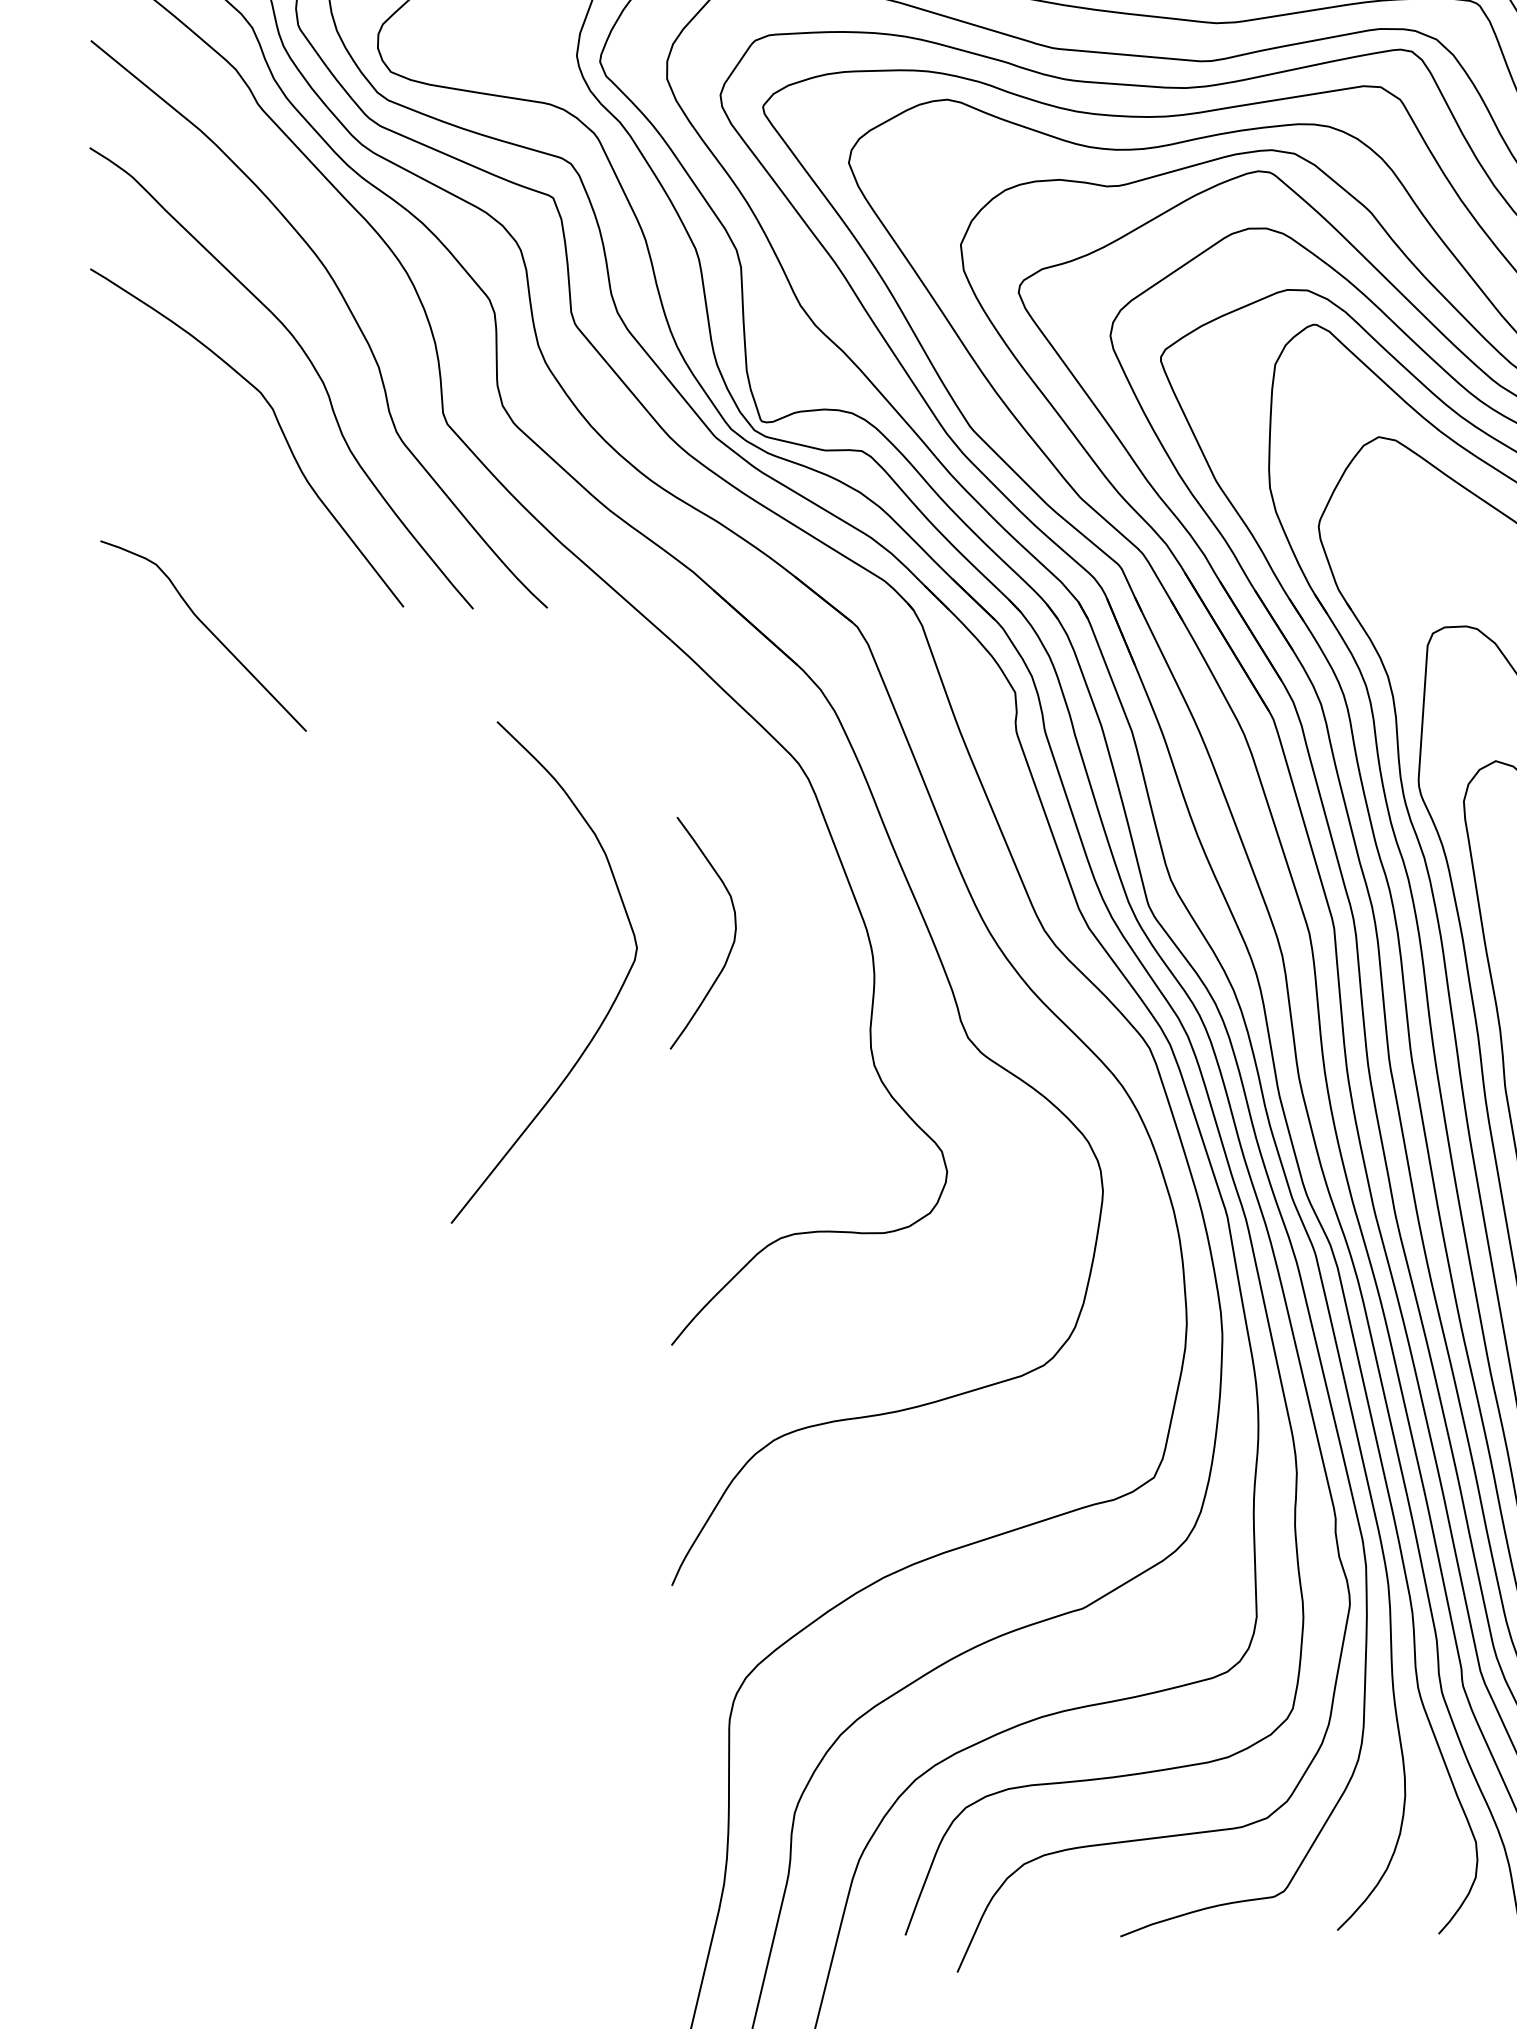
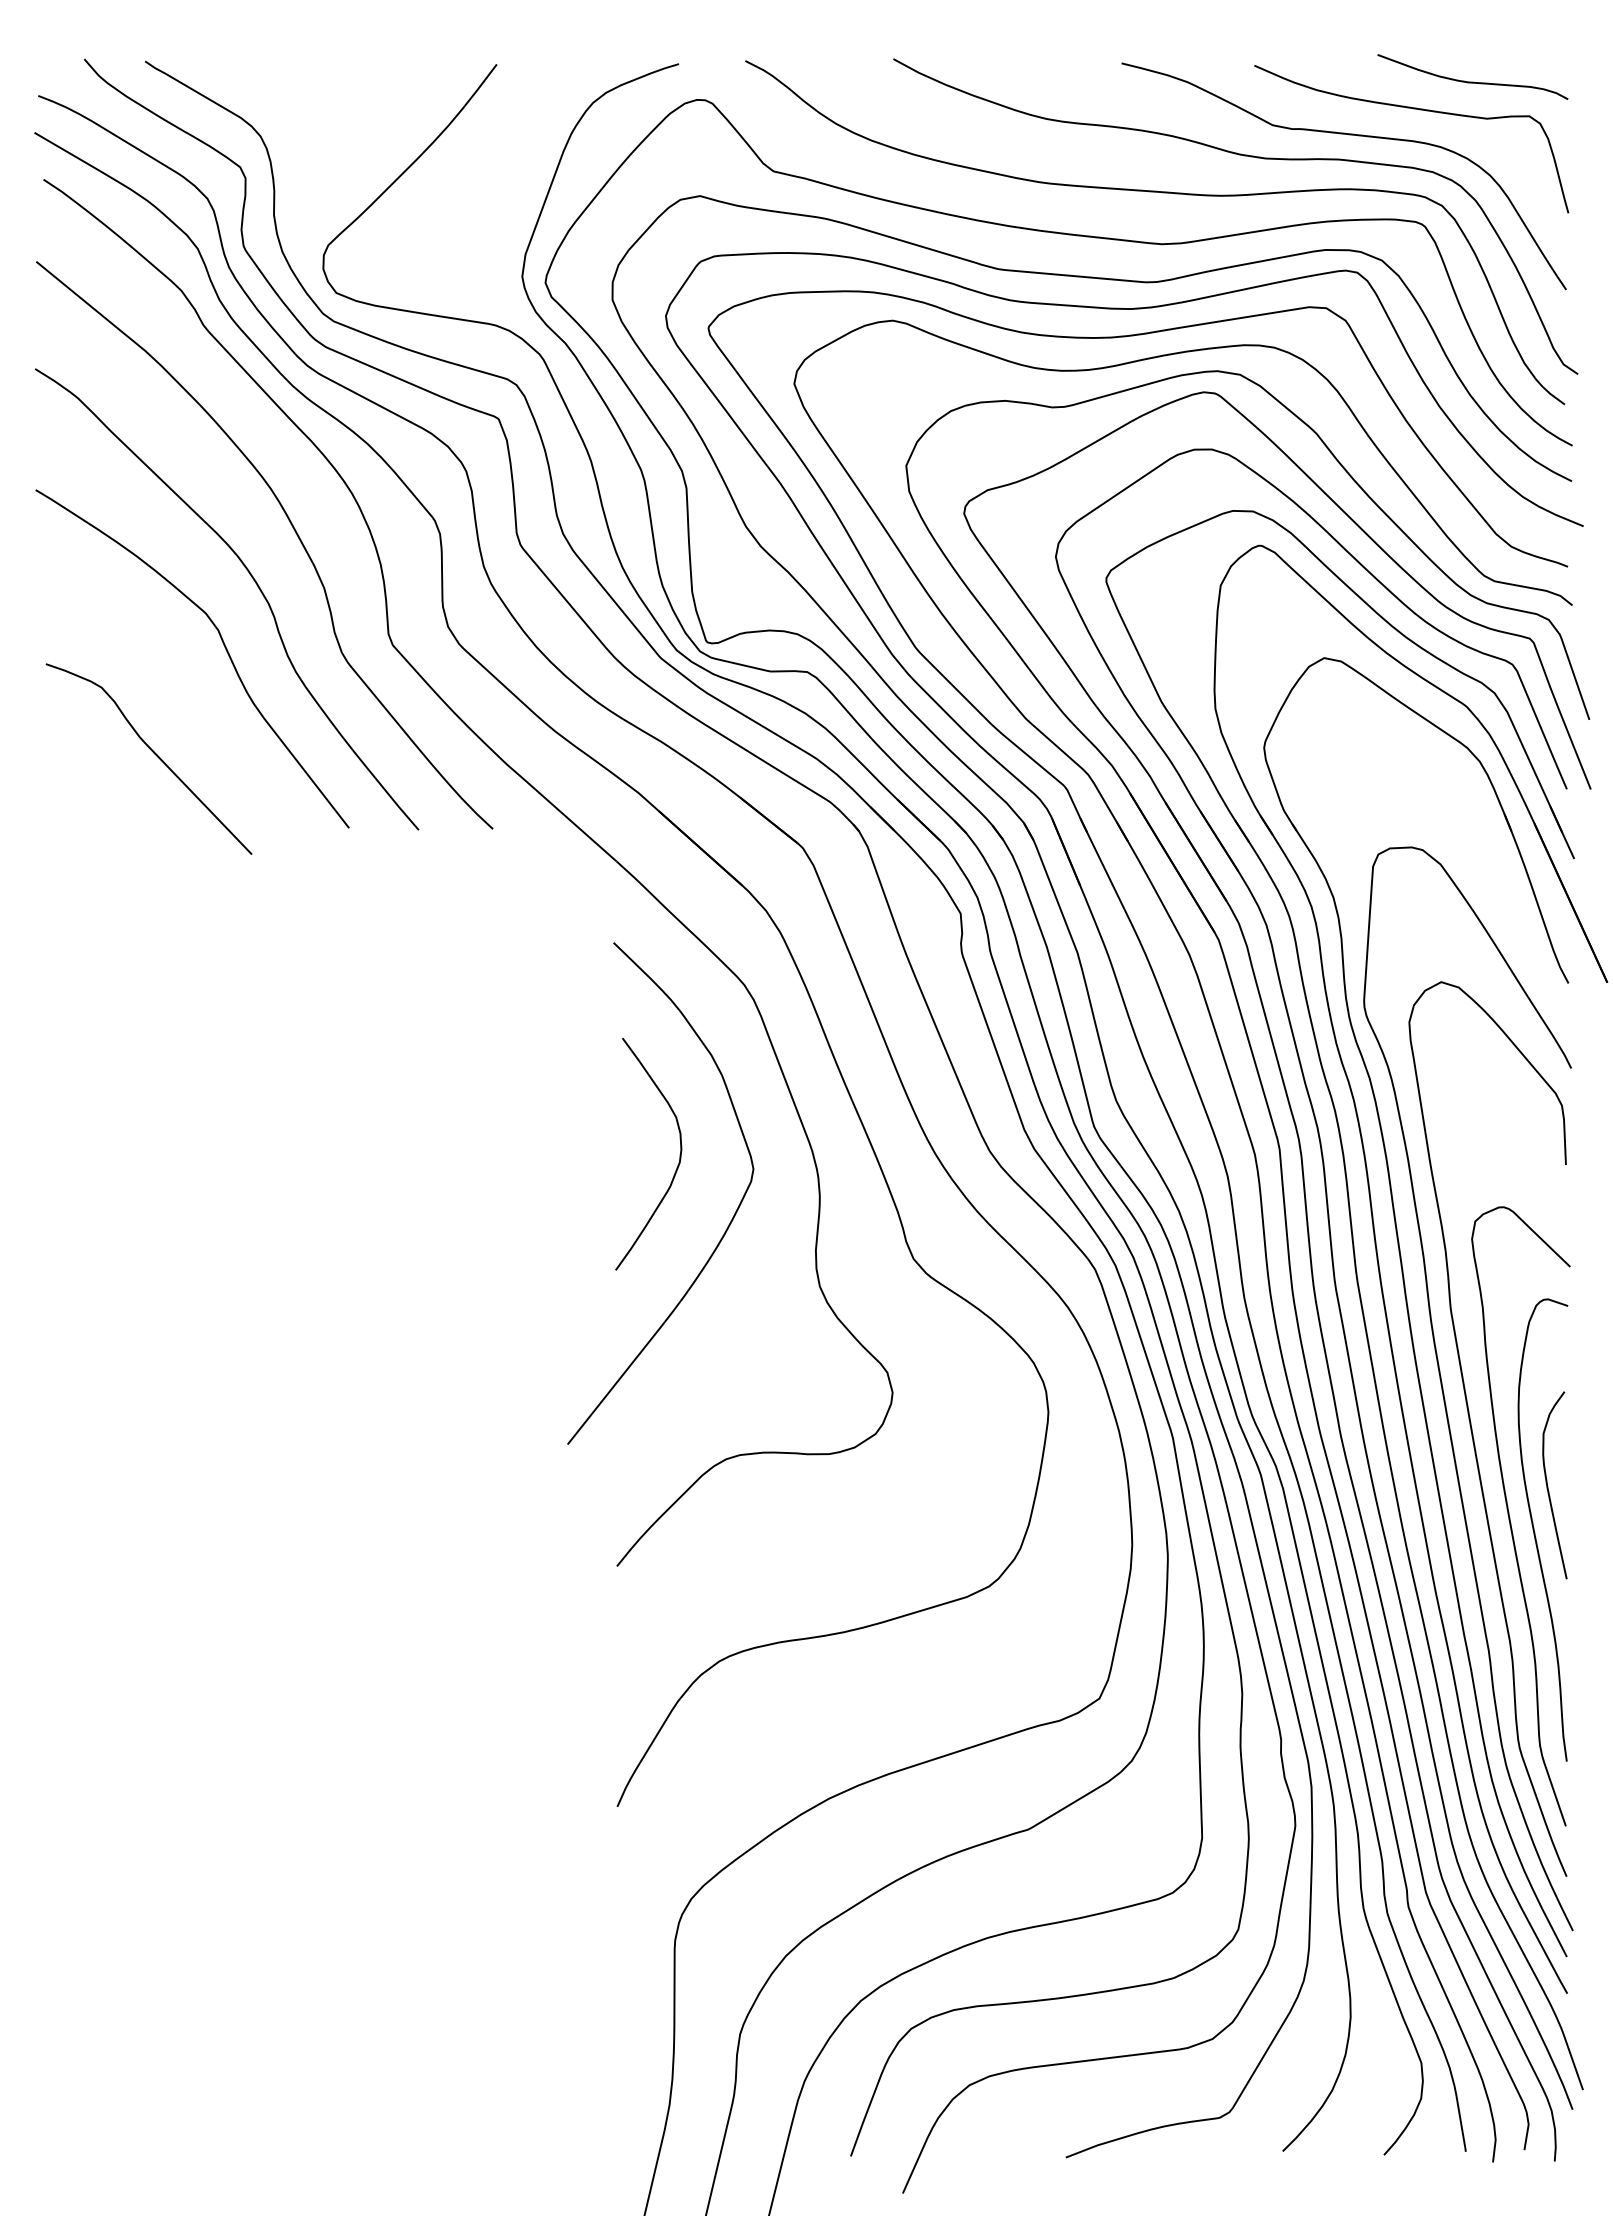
curve: (208, 630) -> (153, 753), moved
curve: (611, 1005) -> (727, 1226), moved

